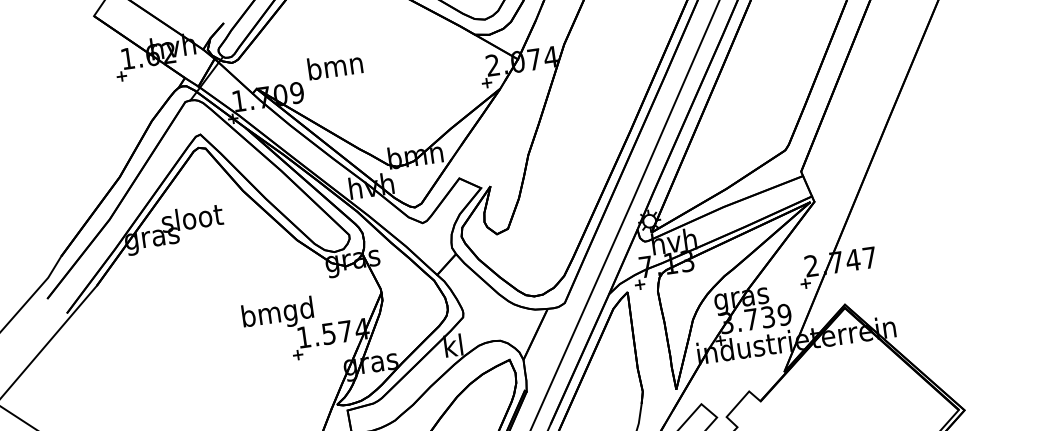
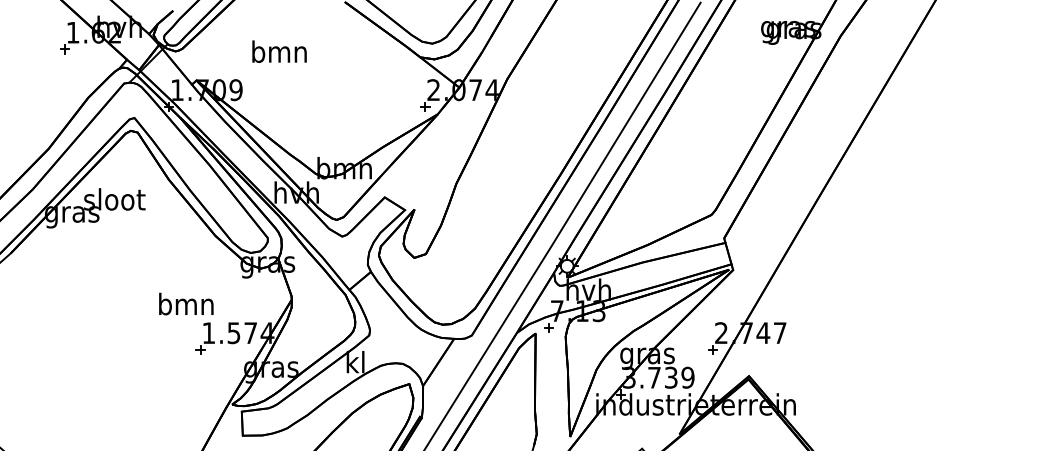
text: (335, 65) -> (279, 51), moved
text: (277, 314) -> (185, 306), bmgd -> bmn

